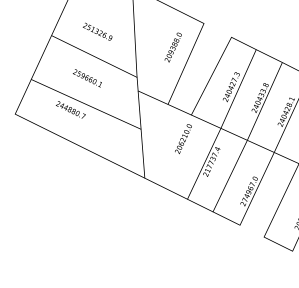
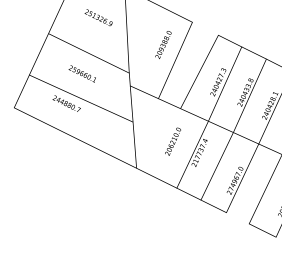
text: (97, 31) -> (98, 17), moved
text: (183, 138) -> (173, 141), moved

